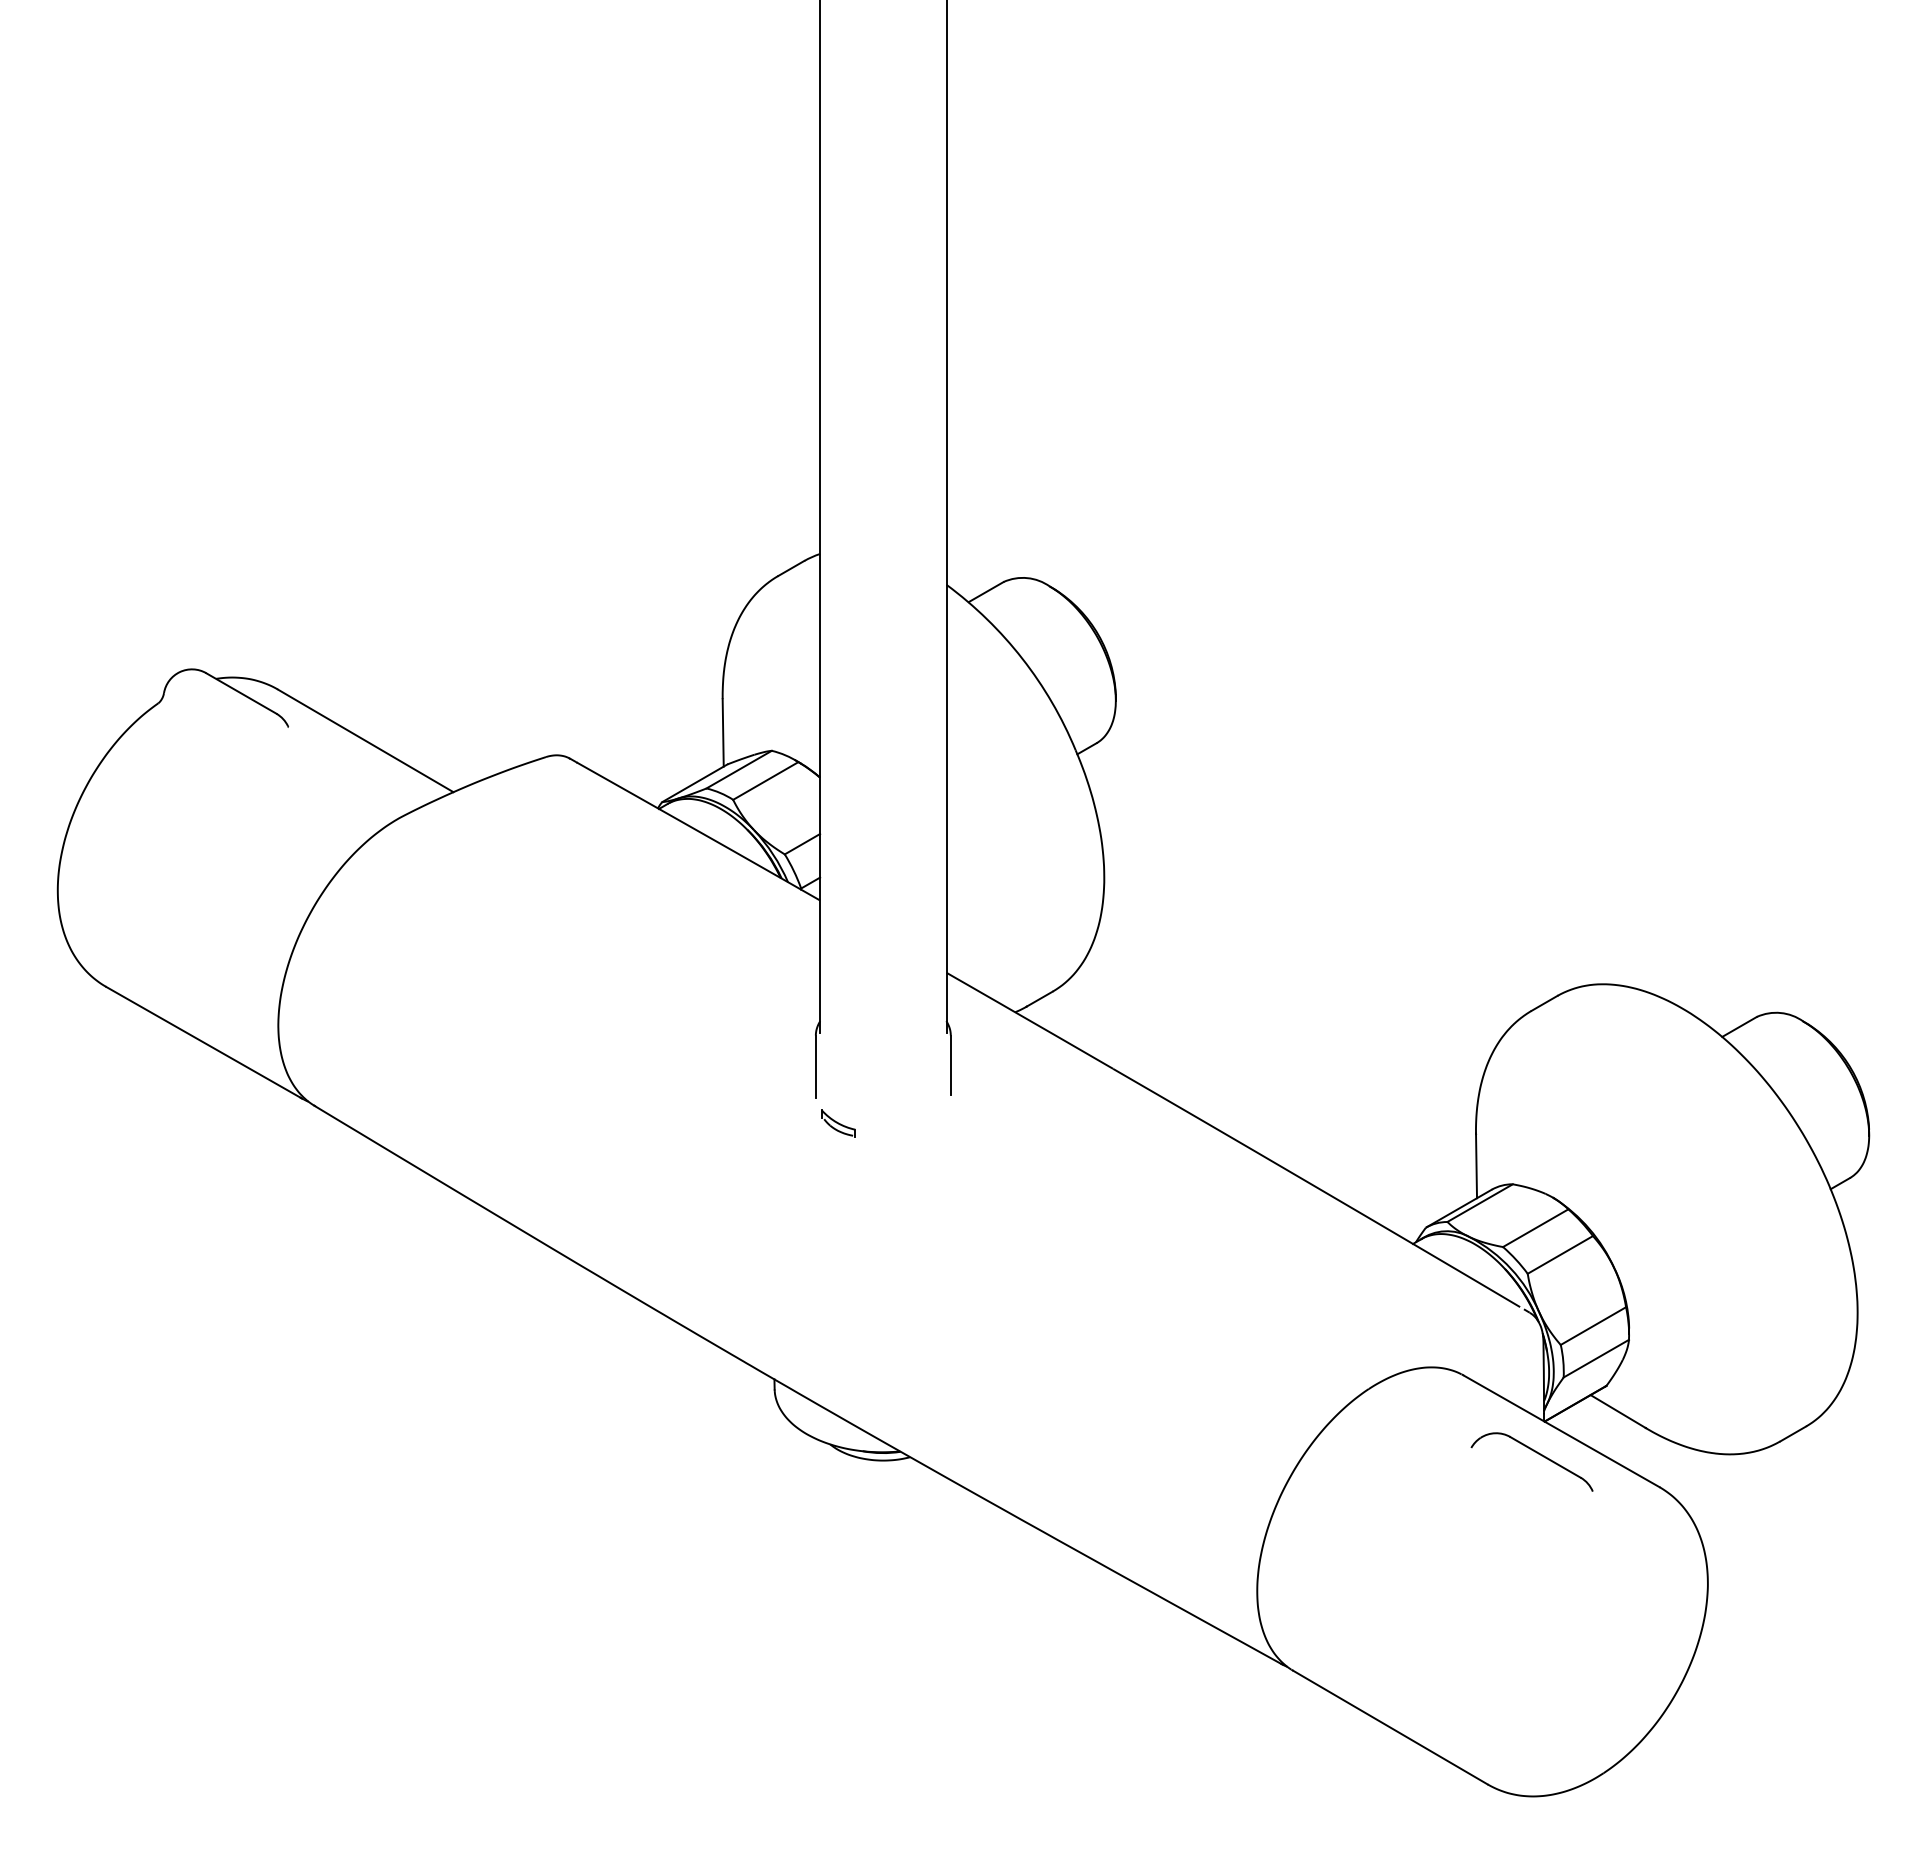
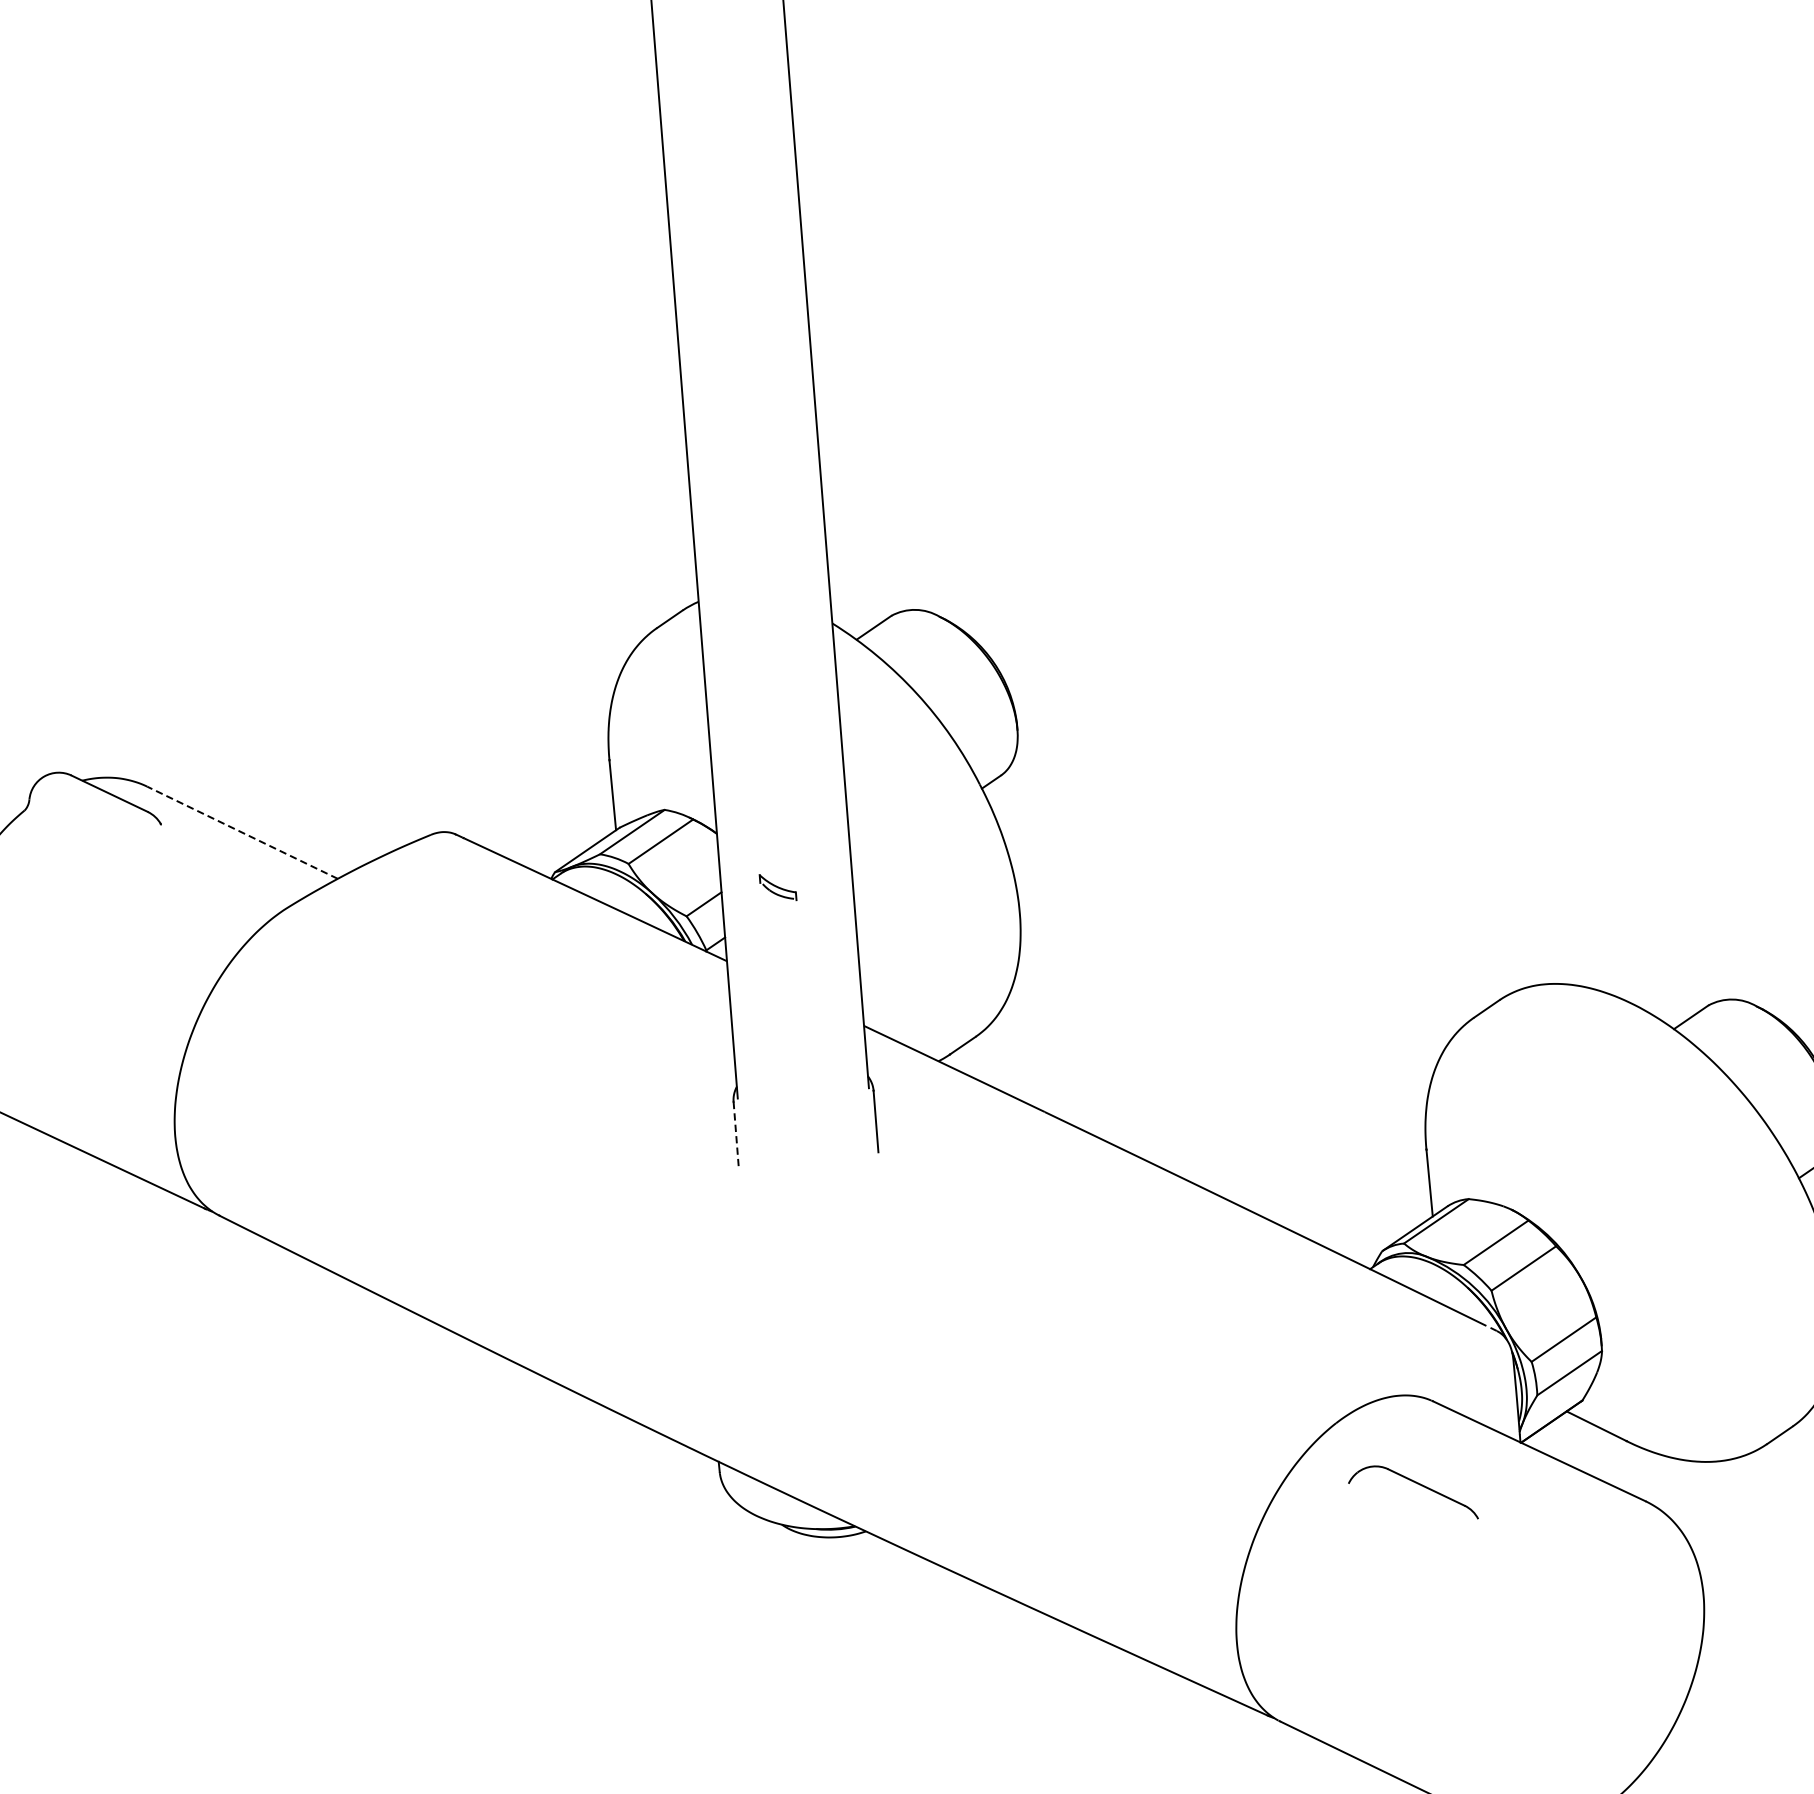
line: (365, 740) -> (242, 832), solid -> dashed
line: (815, 1066) -> (735, 1133), solid -> dashed
part: (838, 1123) -> (777, 887), moved
part: (1536, 1453) -> (1416, 1484), moved

